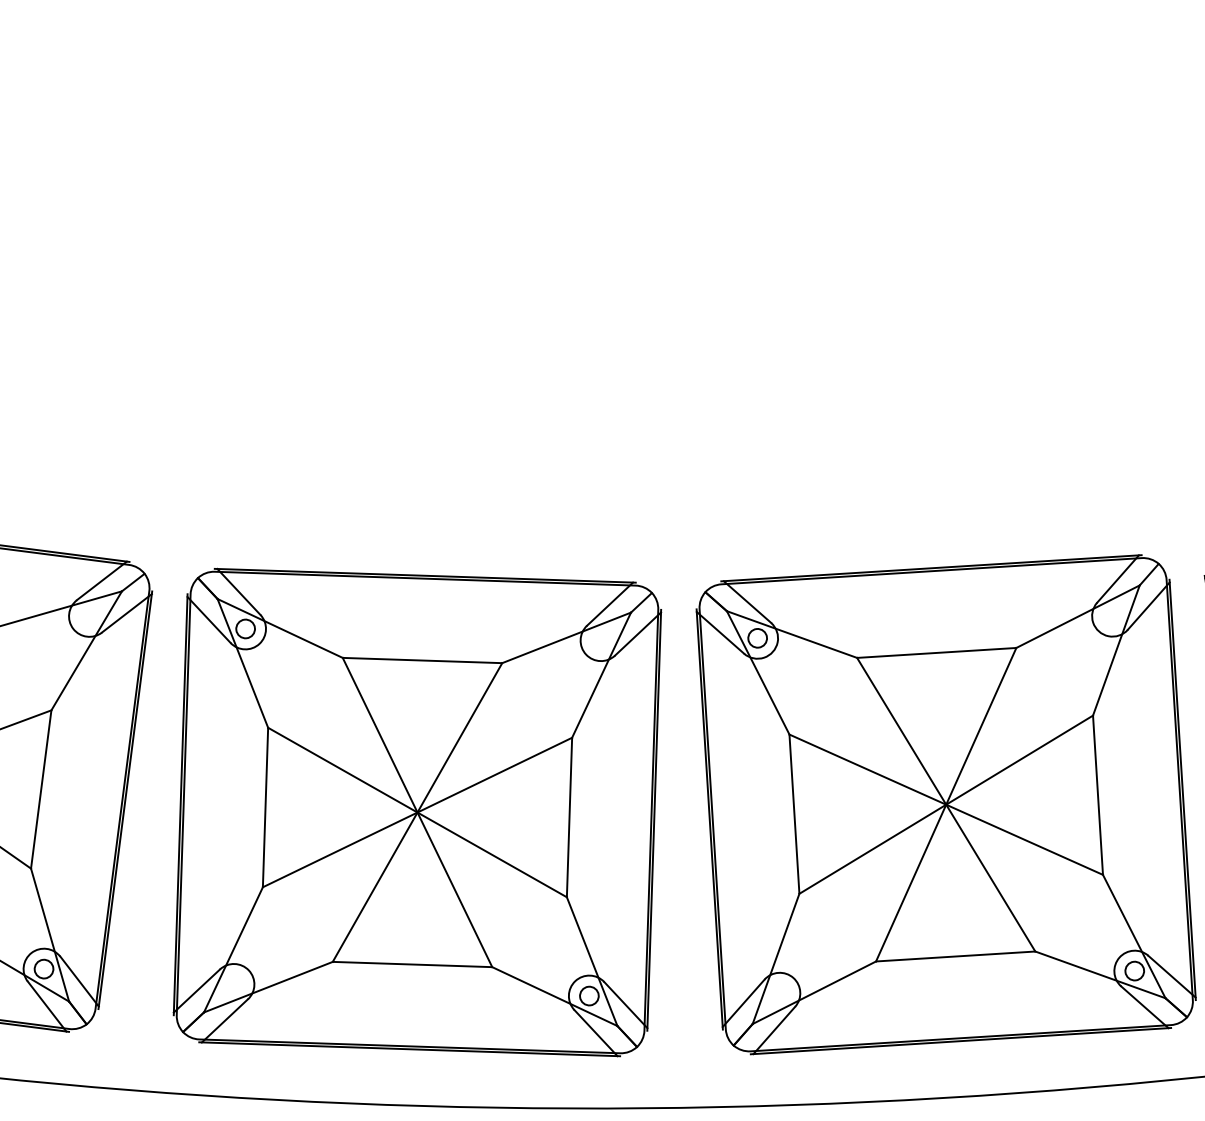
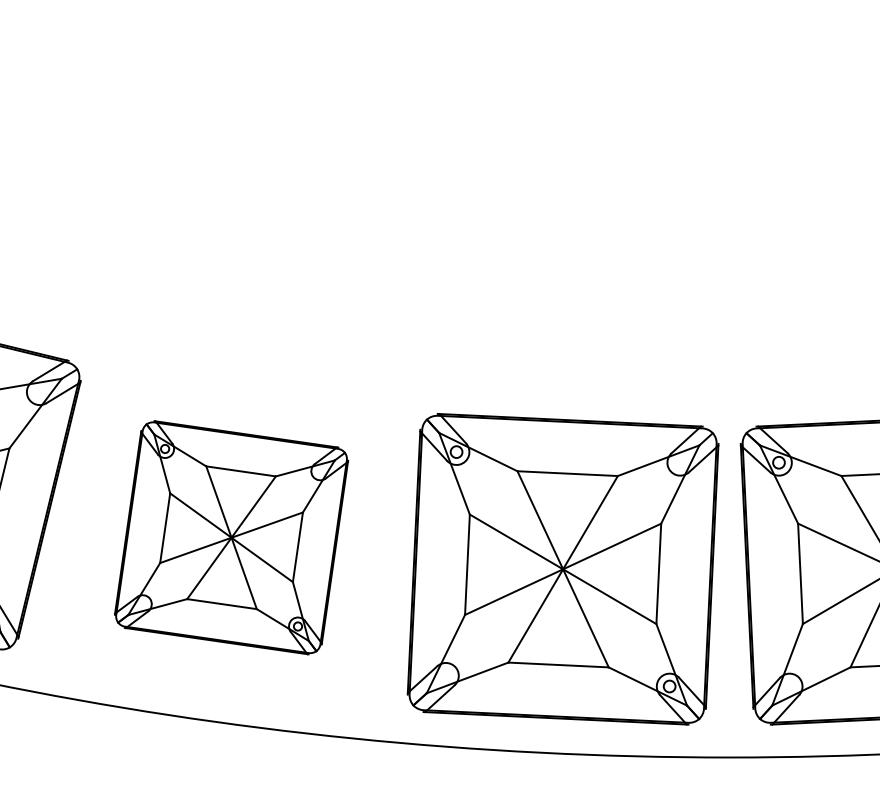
part: (417, 812) -> (231, 537), size x0.7

